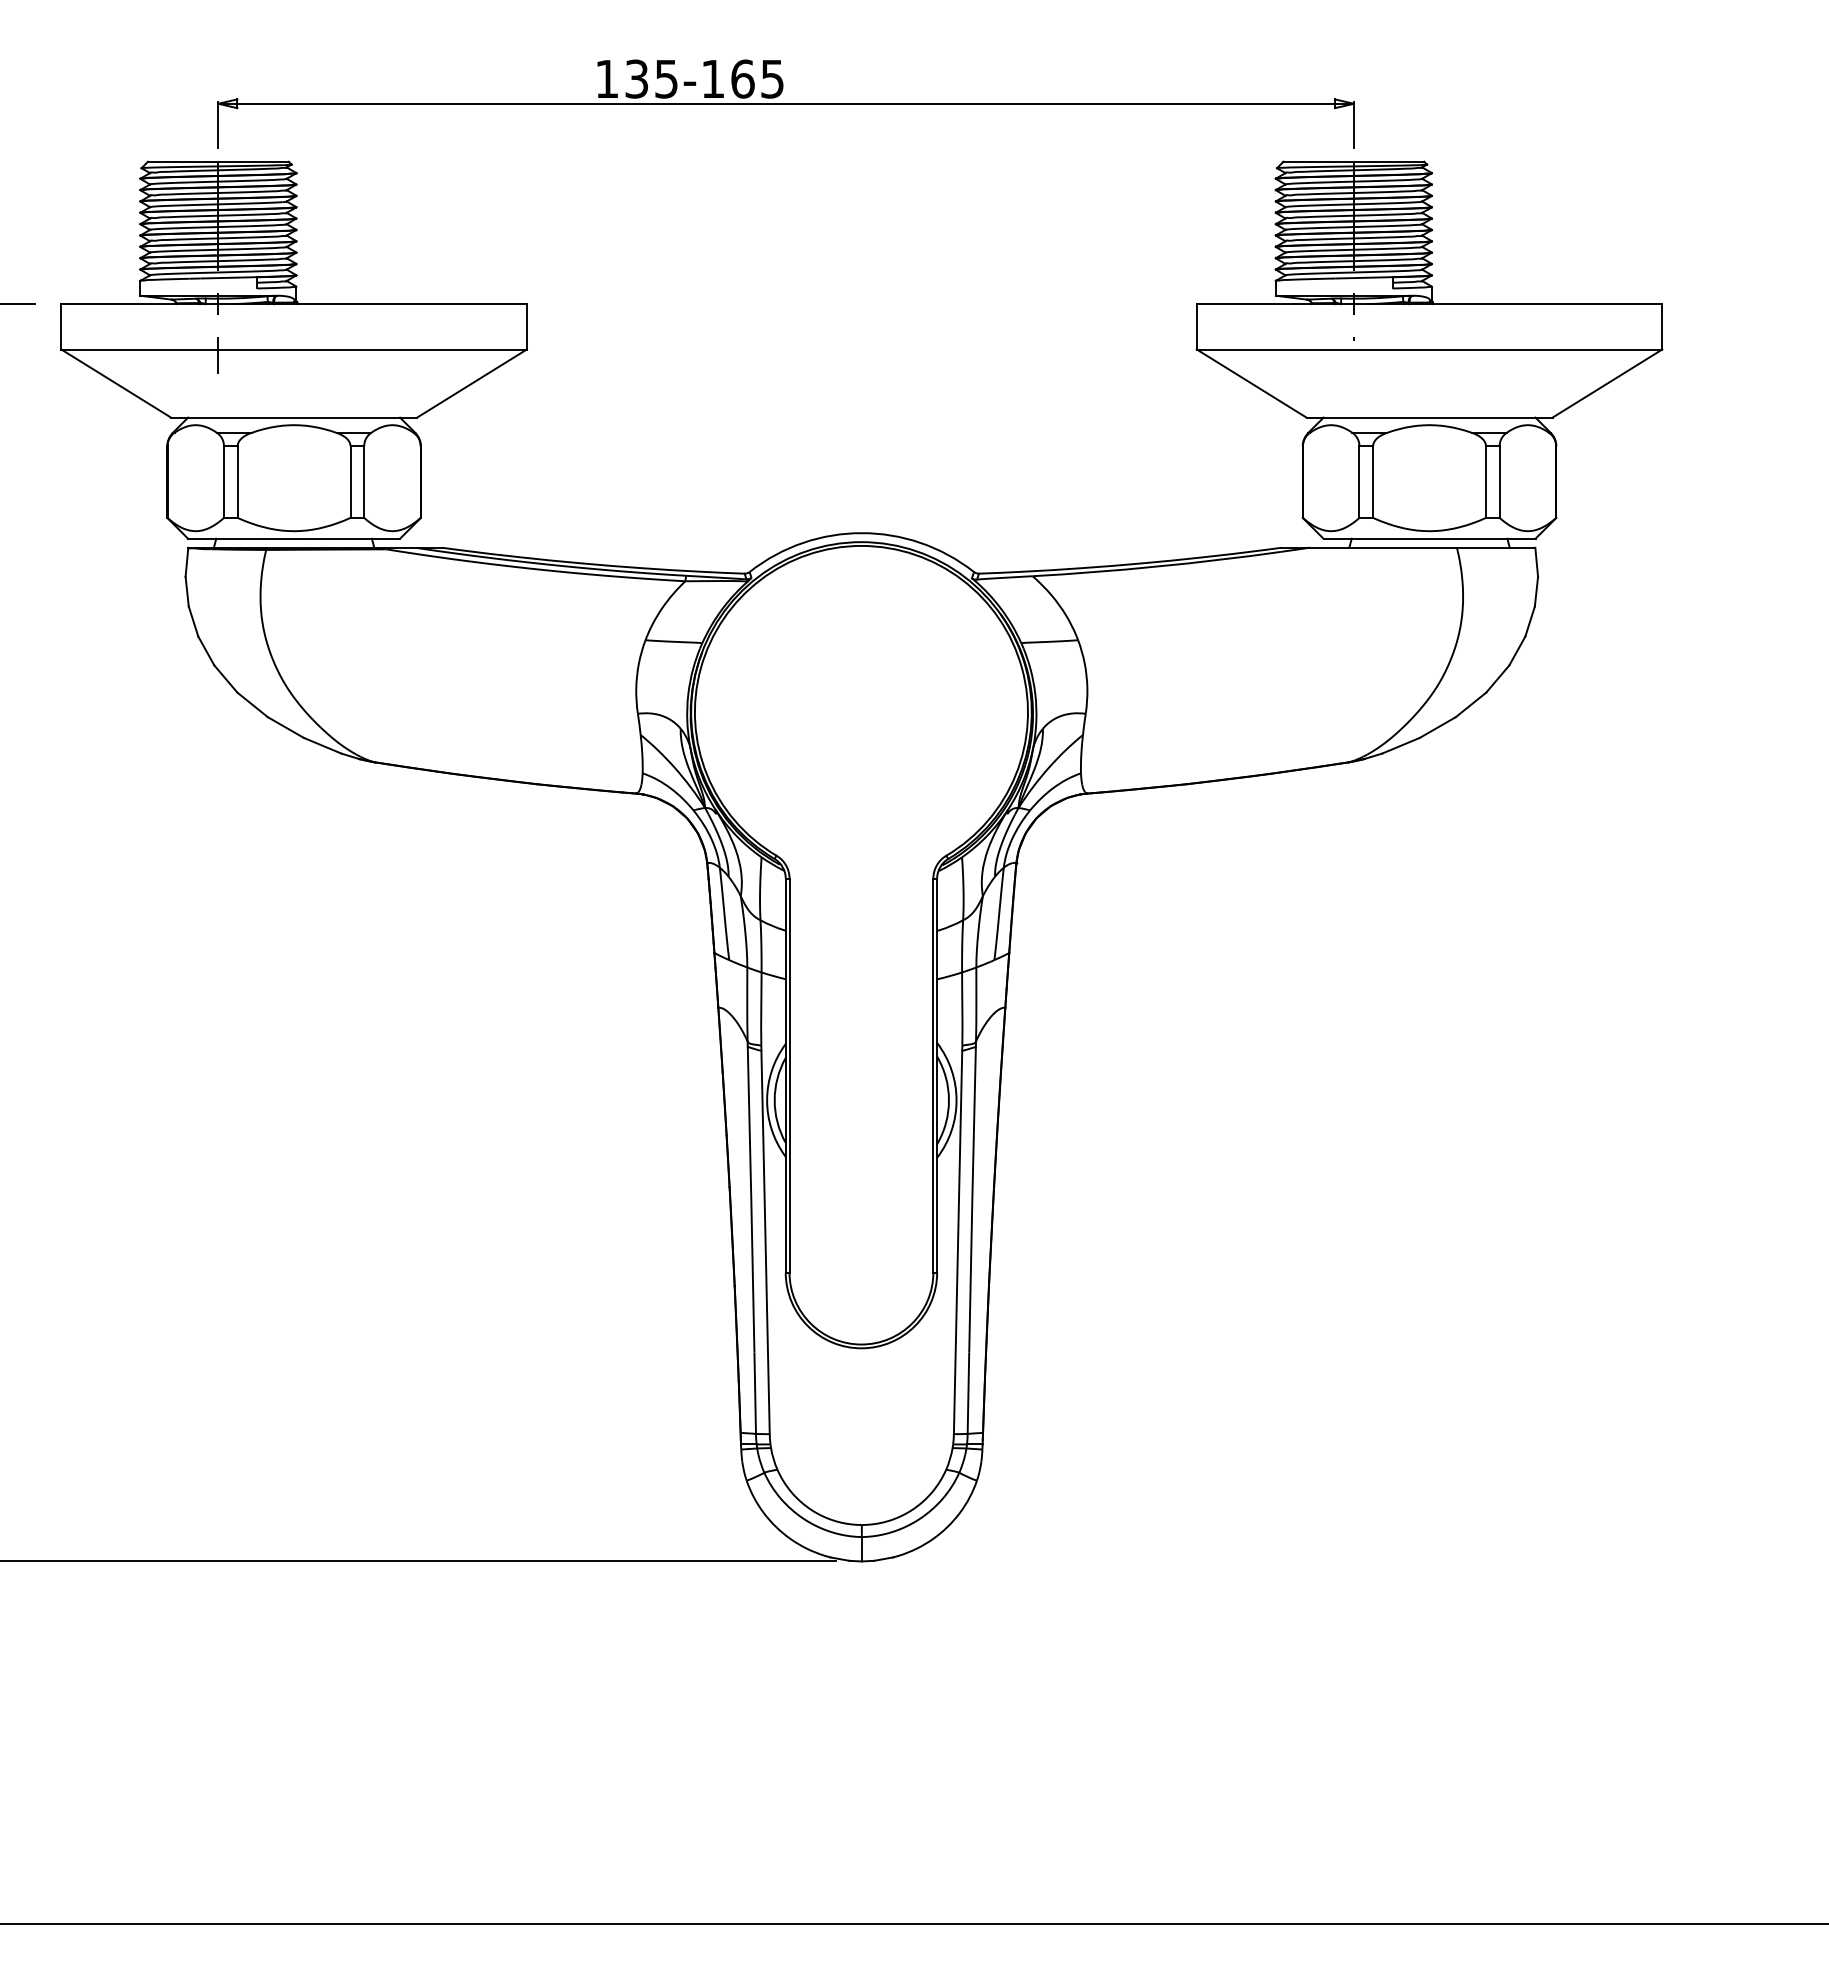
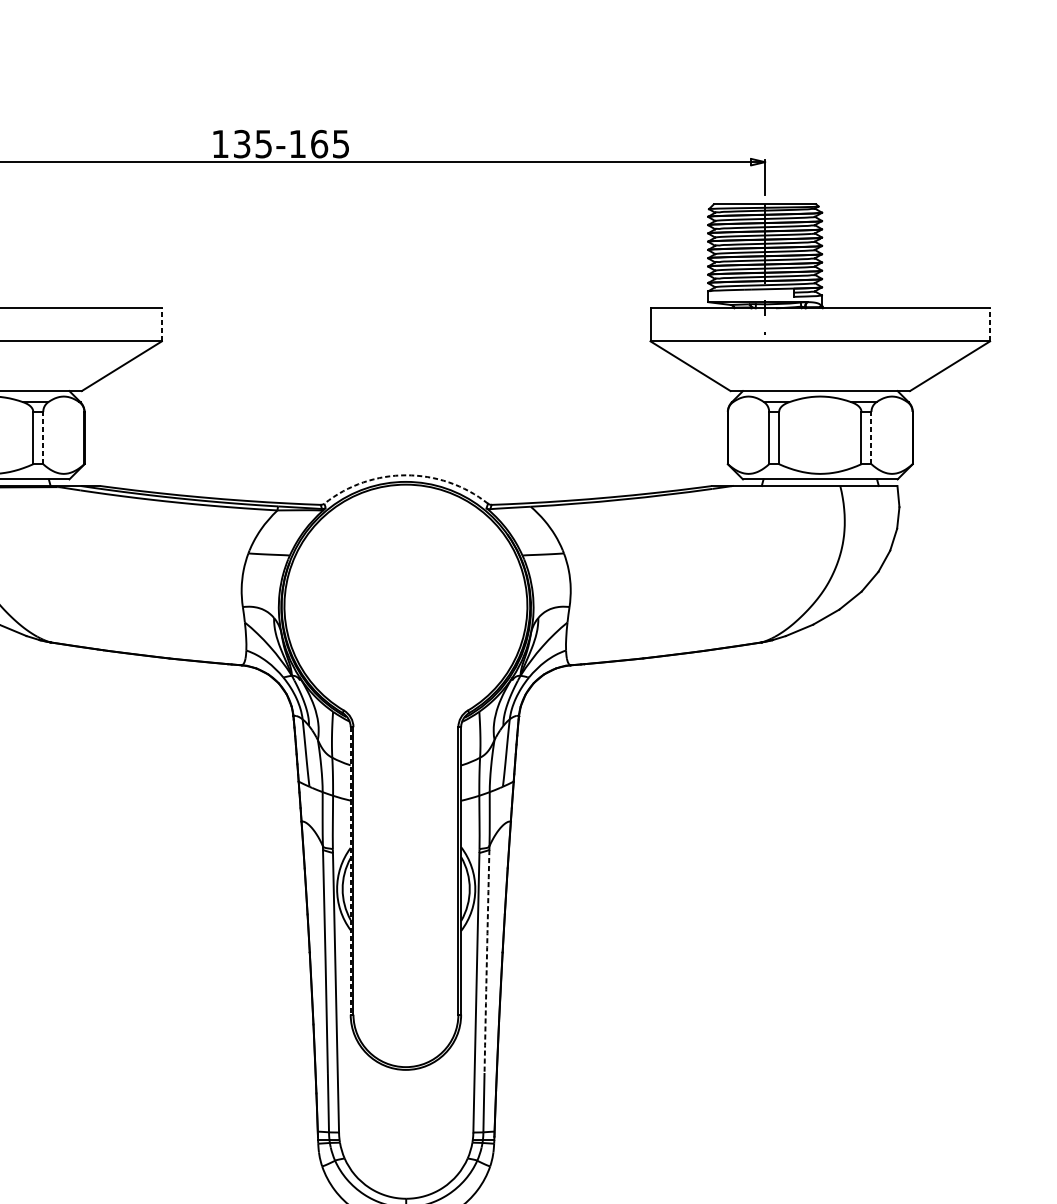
line: (526, 326) -> (161, 324), solid -> dashed
line: (1662, 326) -> (990, 324), solid -> dashed
line: (364, 482) -> (43, 438), solid -> dashed
line: (1499, 482) -> (871, 438), solid -> dashed
arc: (861, 533) -> (405, 475), solid -> dashed
line: (785, 1076) -> (350, 871), solid -> dashed
arc: (972, 1199) -> (486, 961), solid -> dashed

